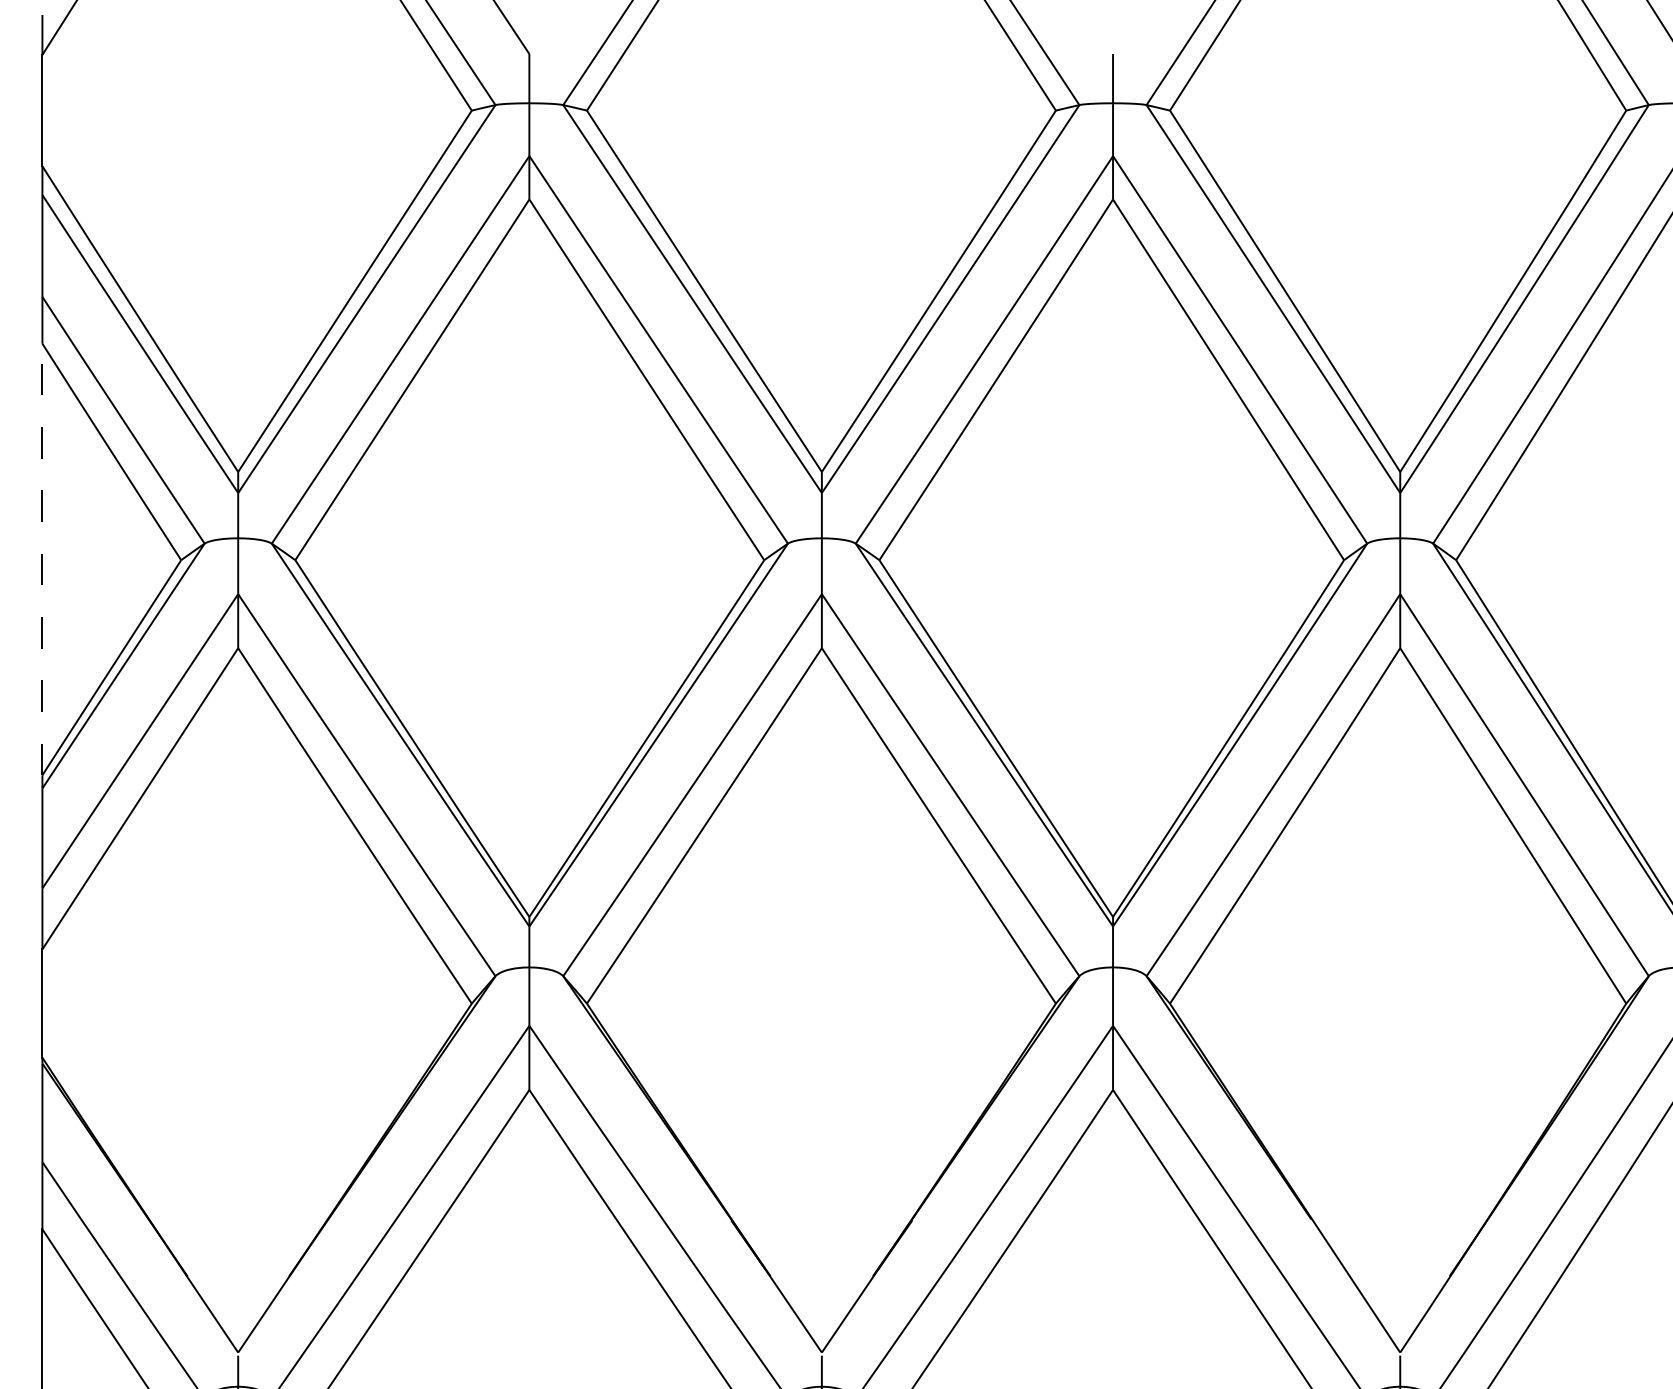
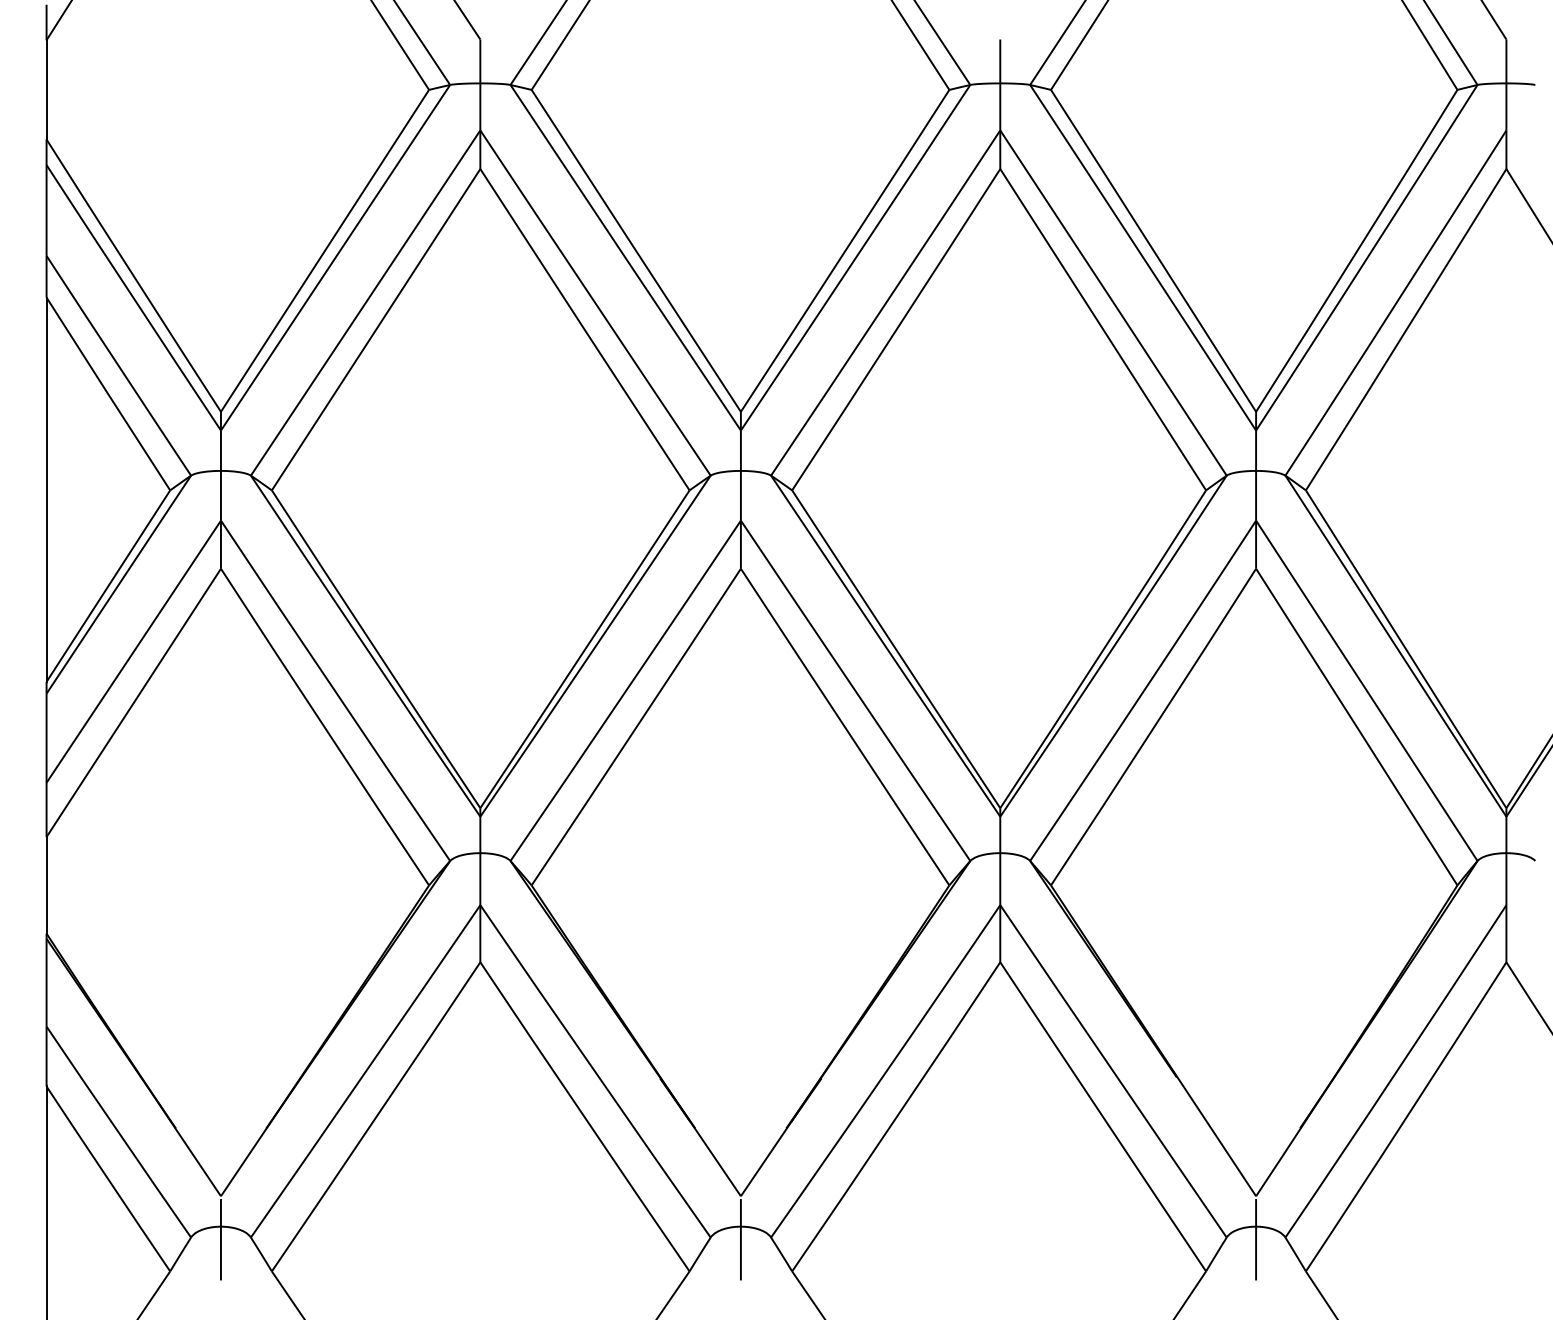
line: (42, 559) -> (46, 489), dashed -> solid

